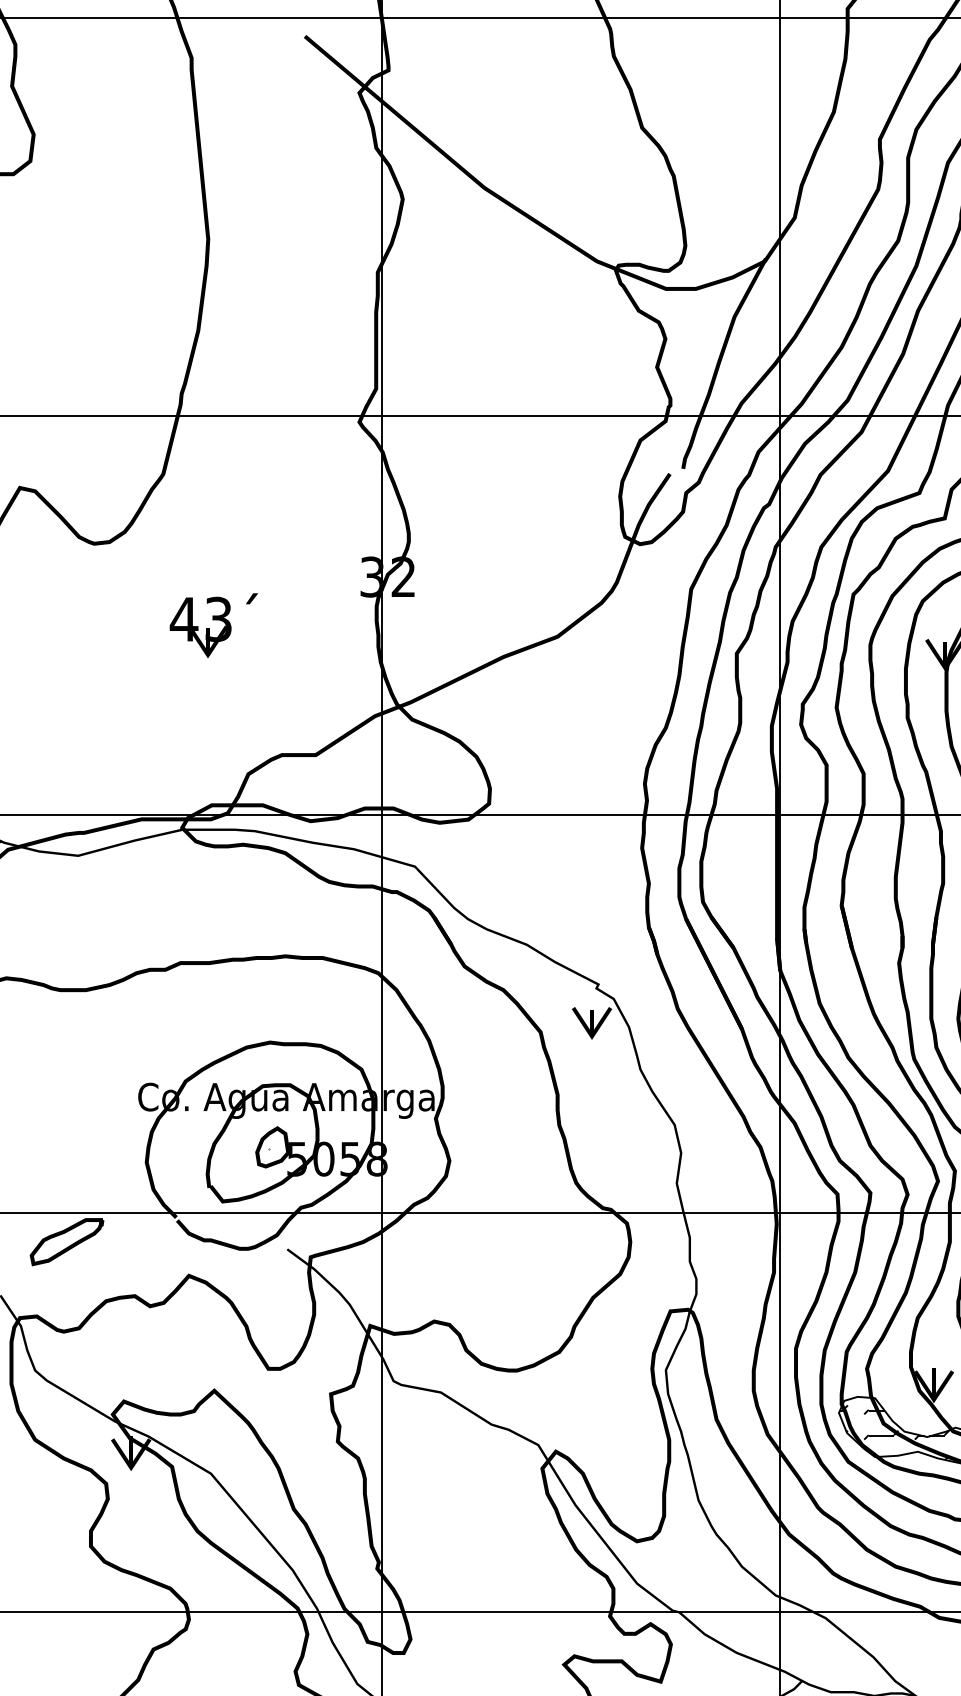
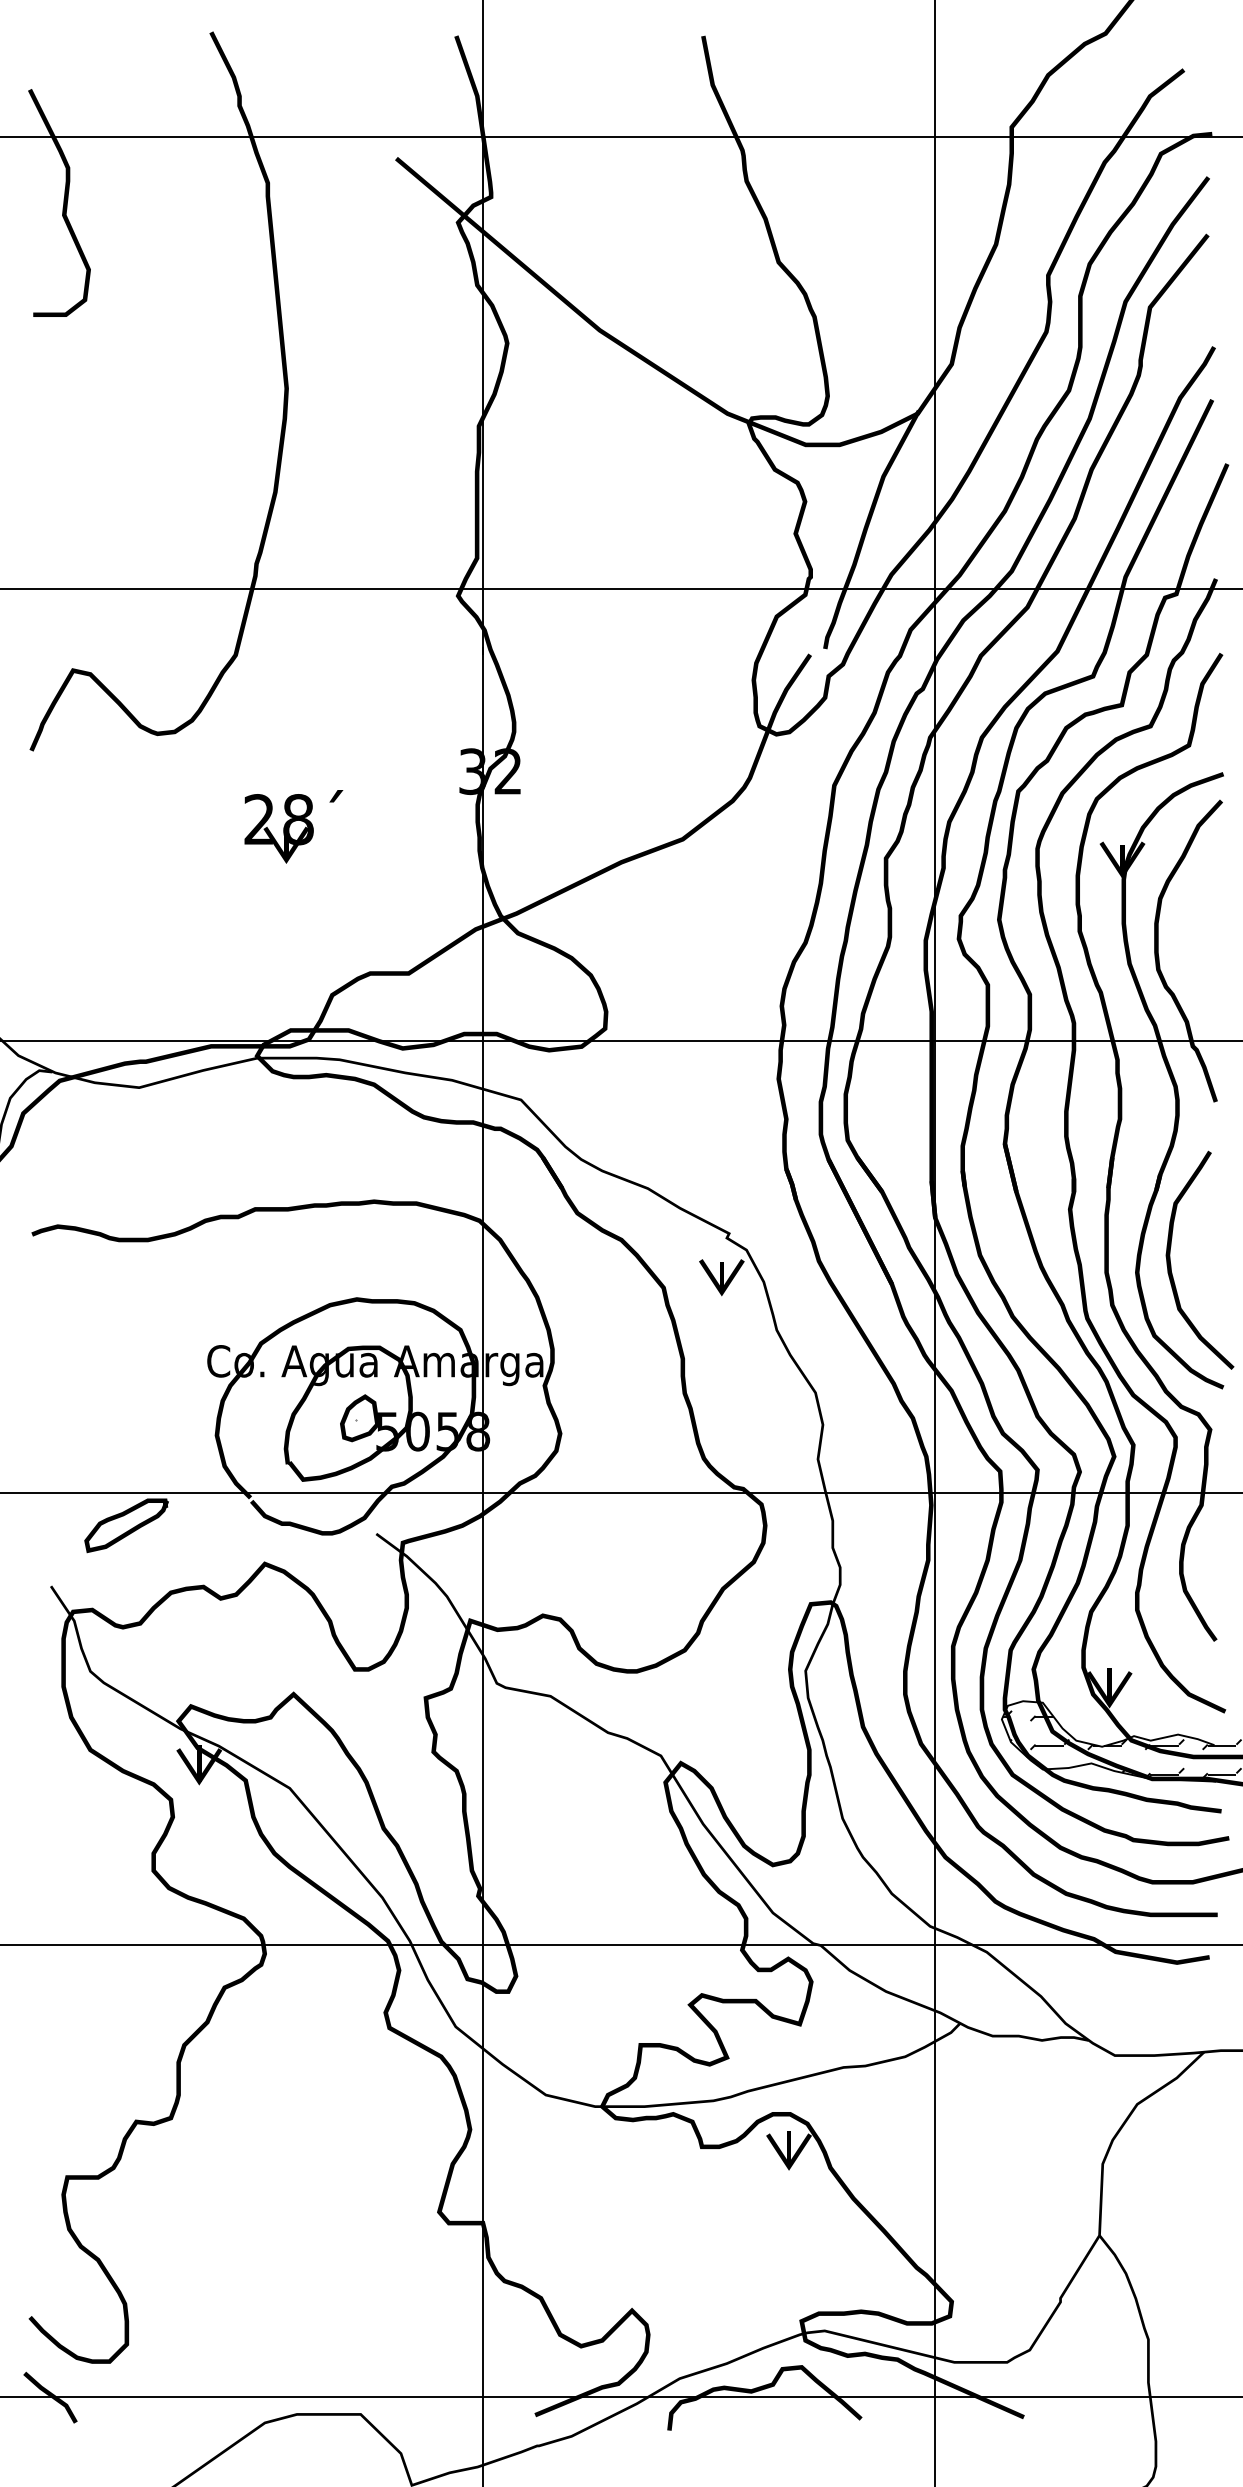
text: (201, 619) -> (278, 819), 43´ -> 28´

